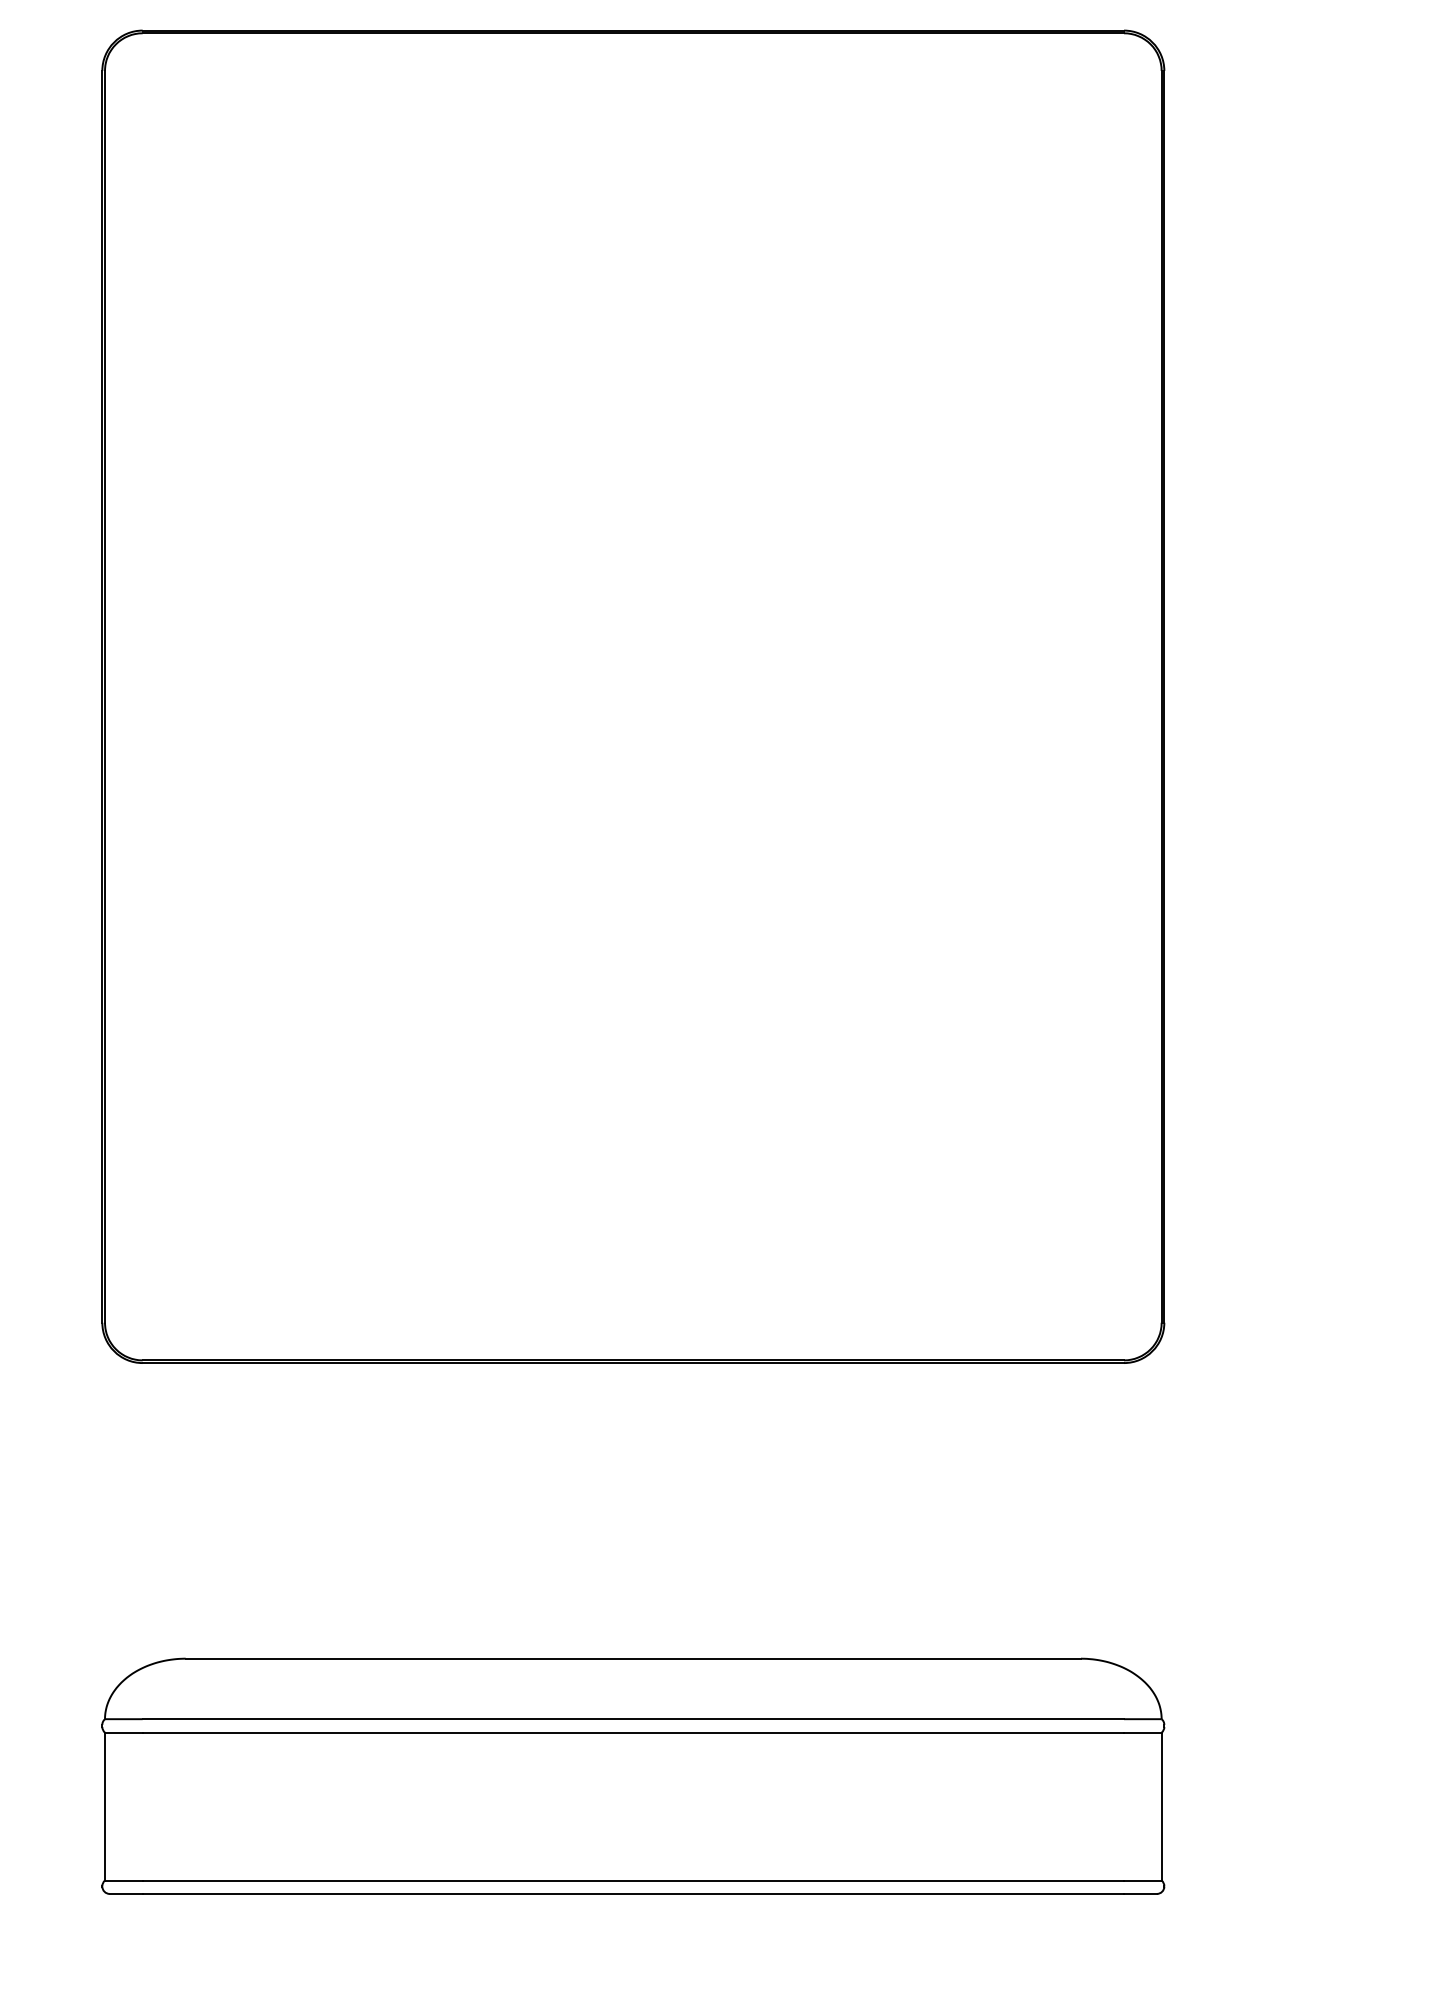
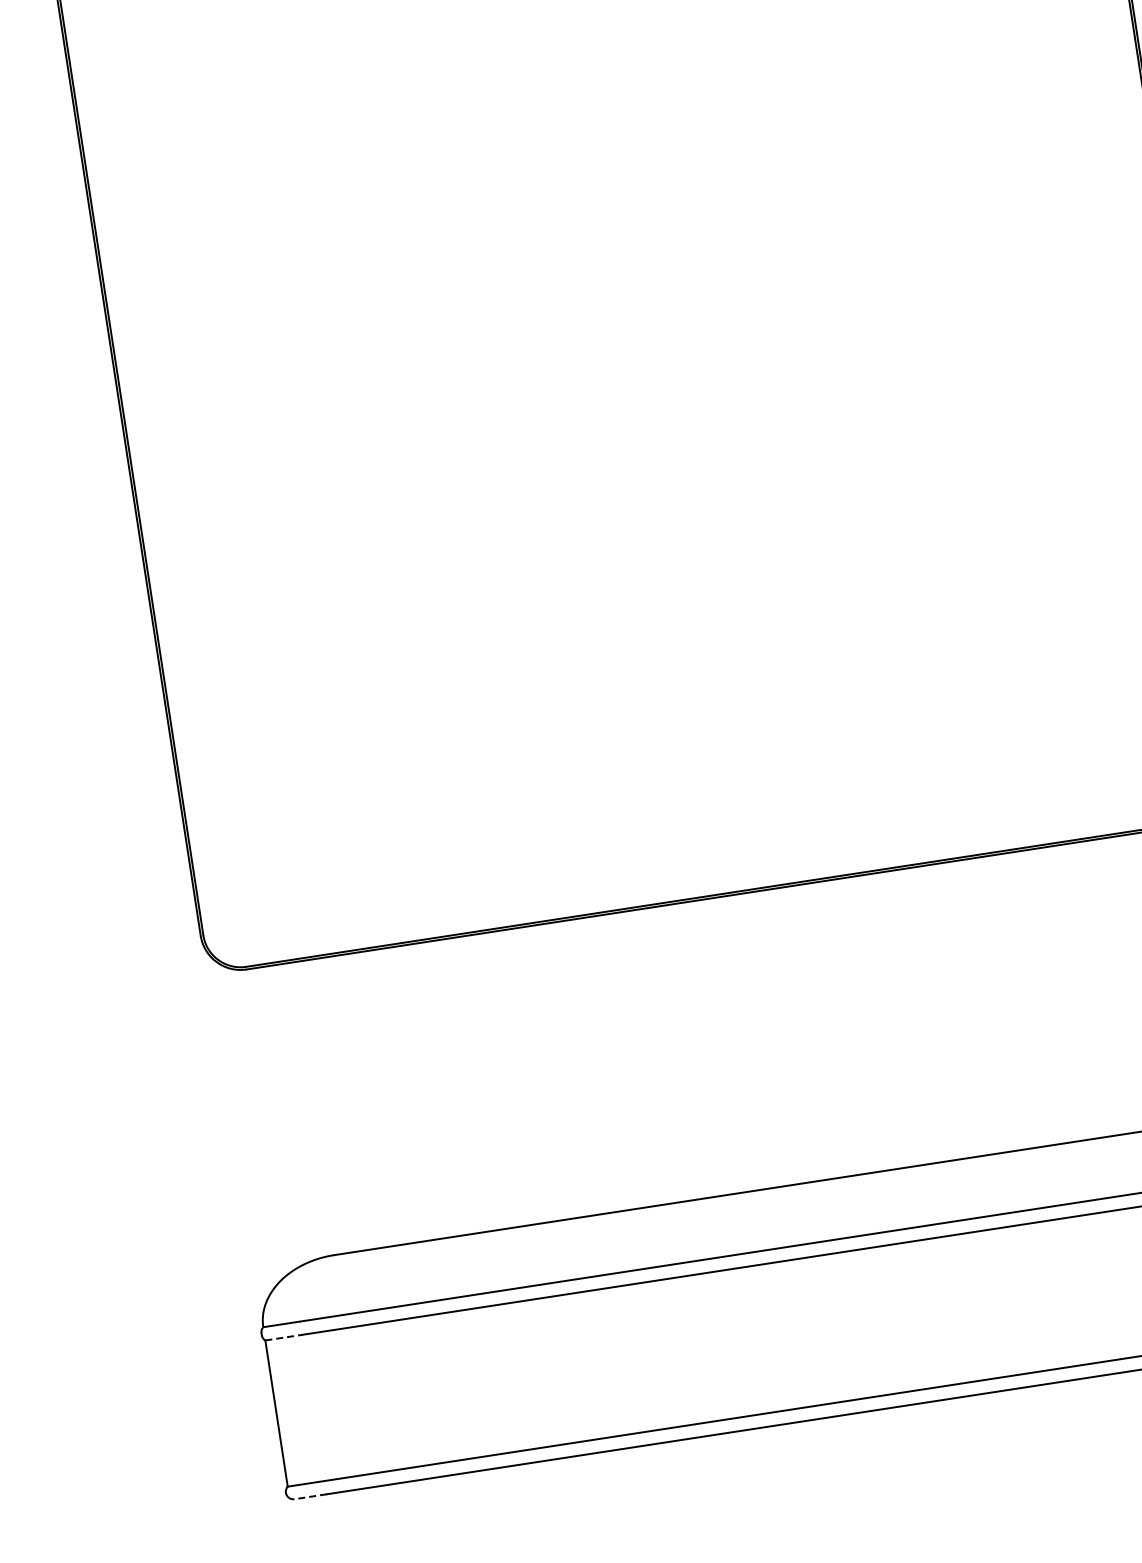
line: (123, 1732) -> (283, 1337), solid -> dashed
line: (125, 1893) -> (309, 1496), solid -> dashed

